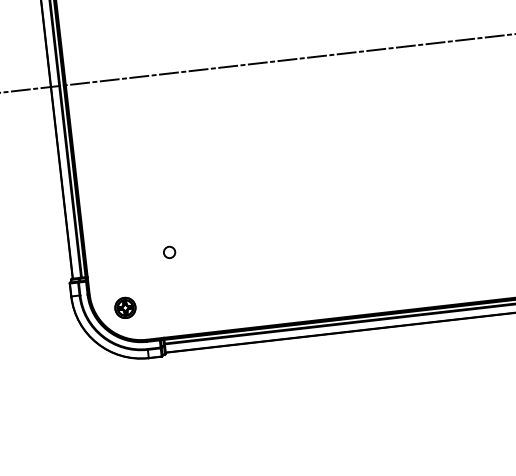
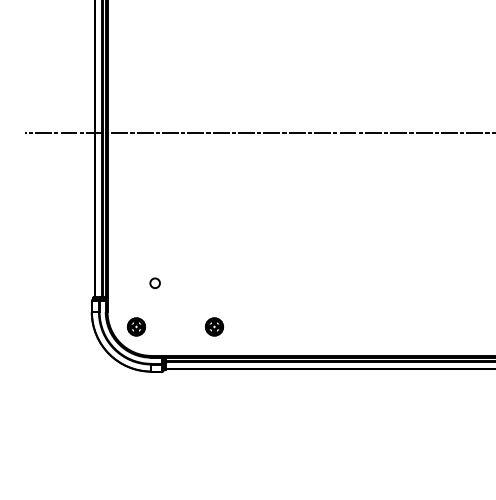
circle: (168, 251) -> (154, 282), moved
part: (216, 297) -> (214, 326), added

